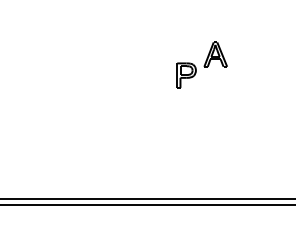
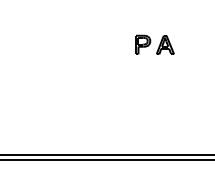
part: (186, 75) -> (143, 44), moved

